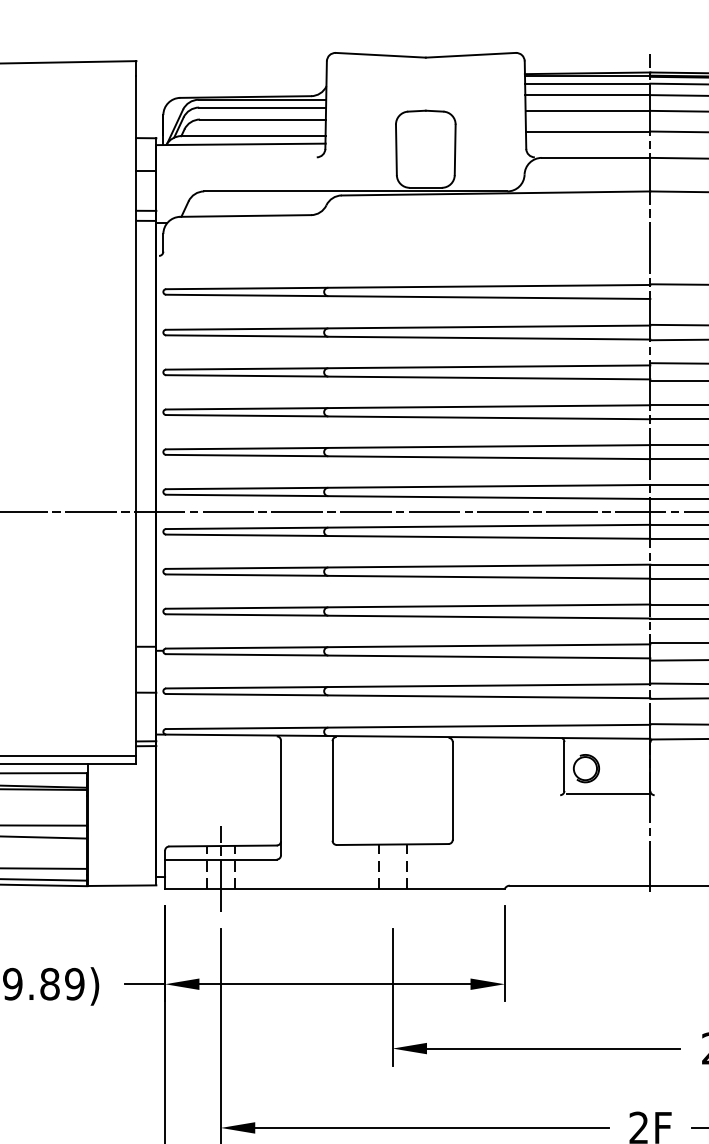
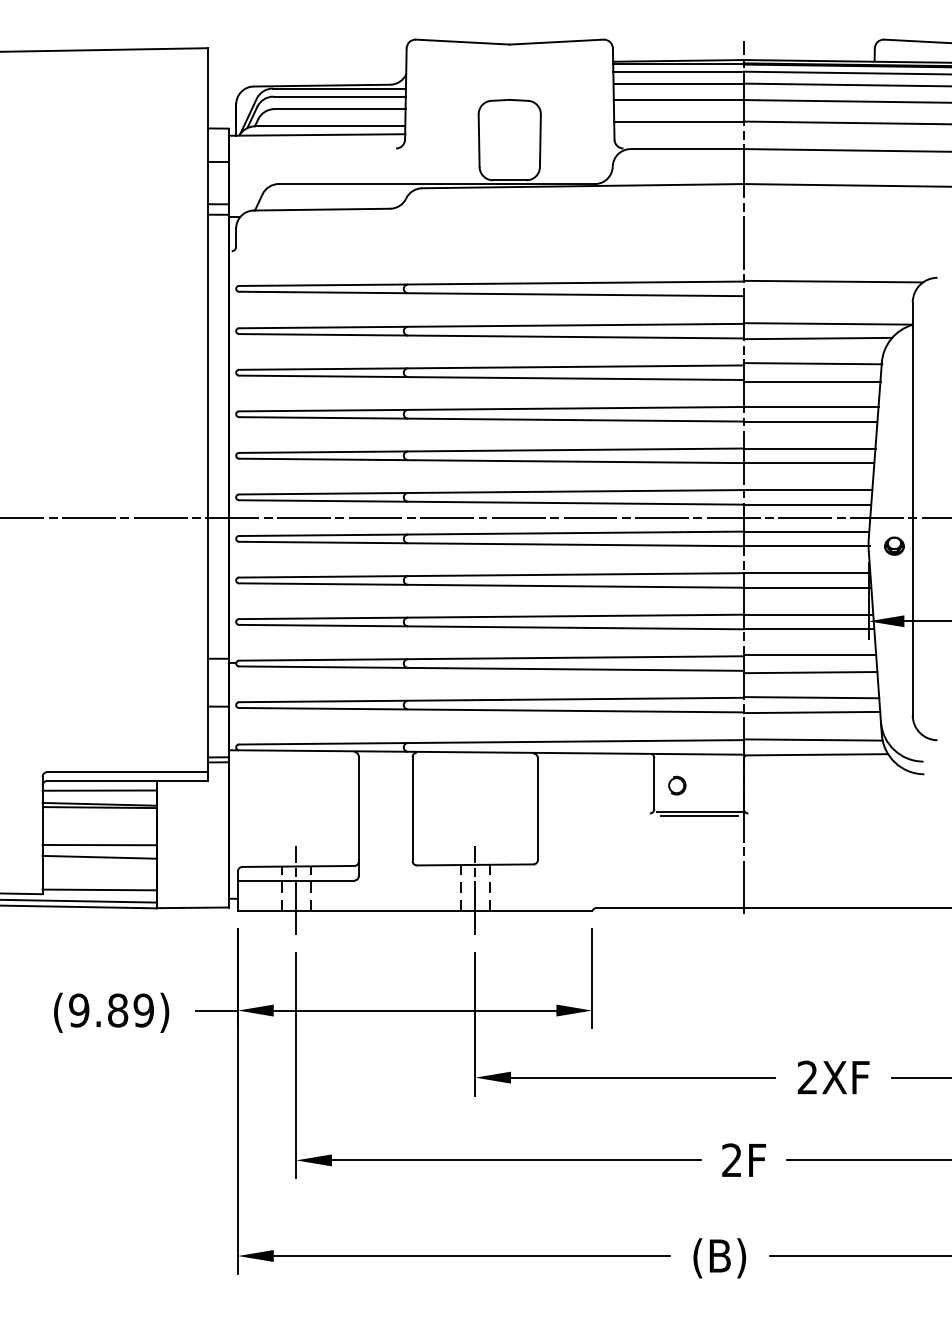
part: (586, 768) -> (677, 785), size x0.62
line: (607, 797) -> (699, 815), added
line: (392, 869) -> (475, 890), added

